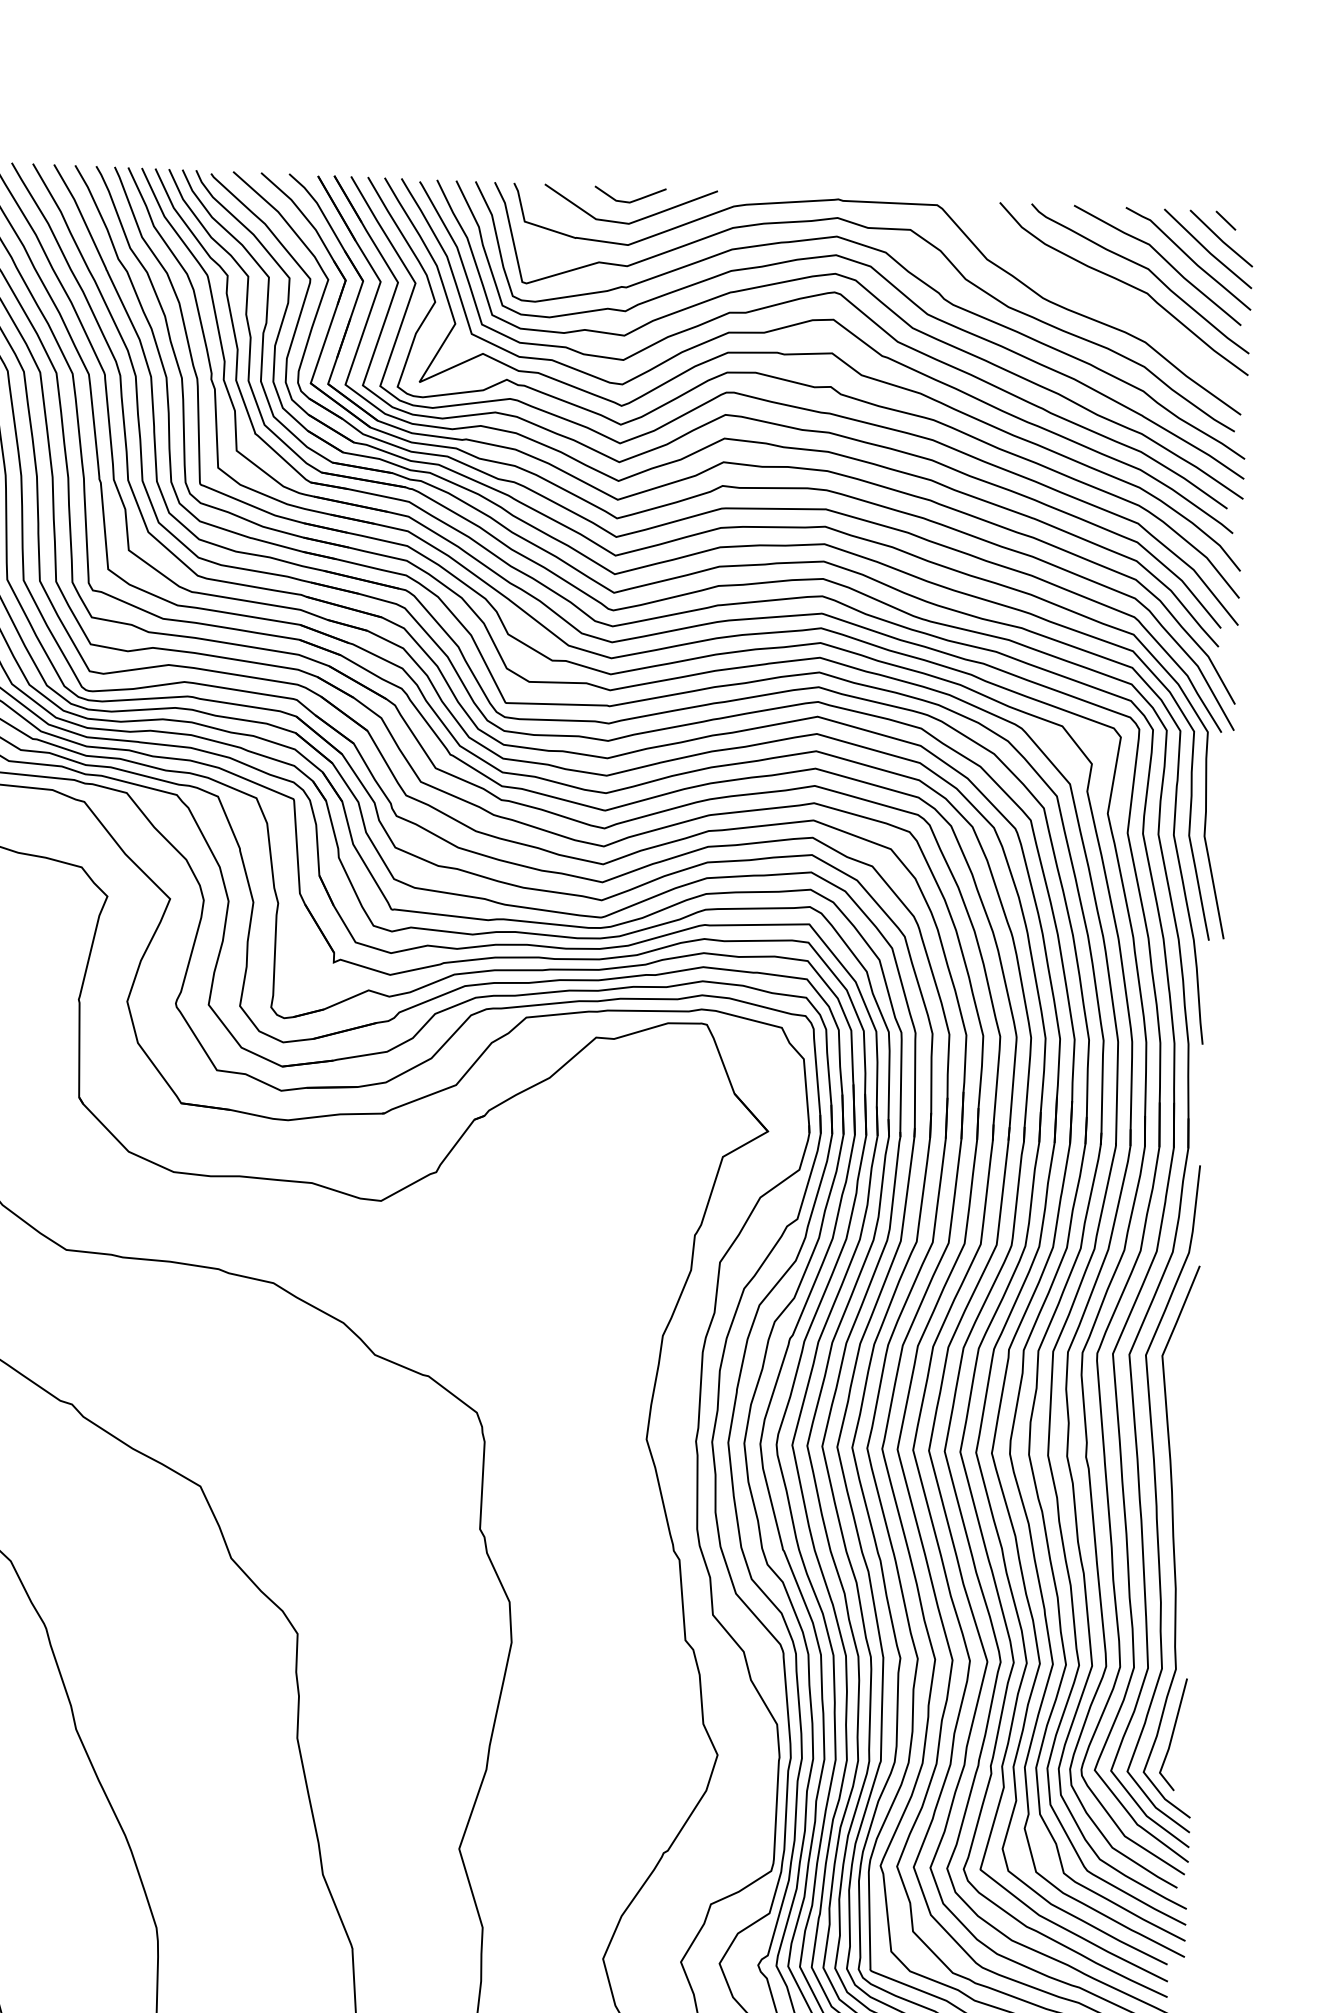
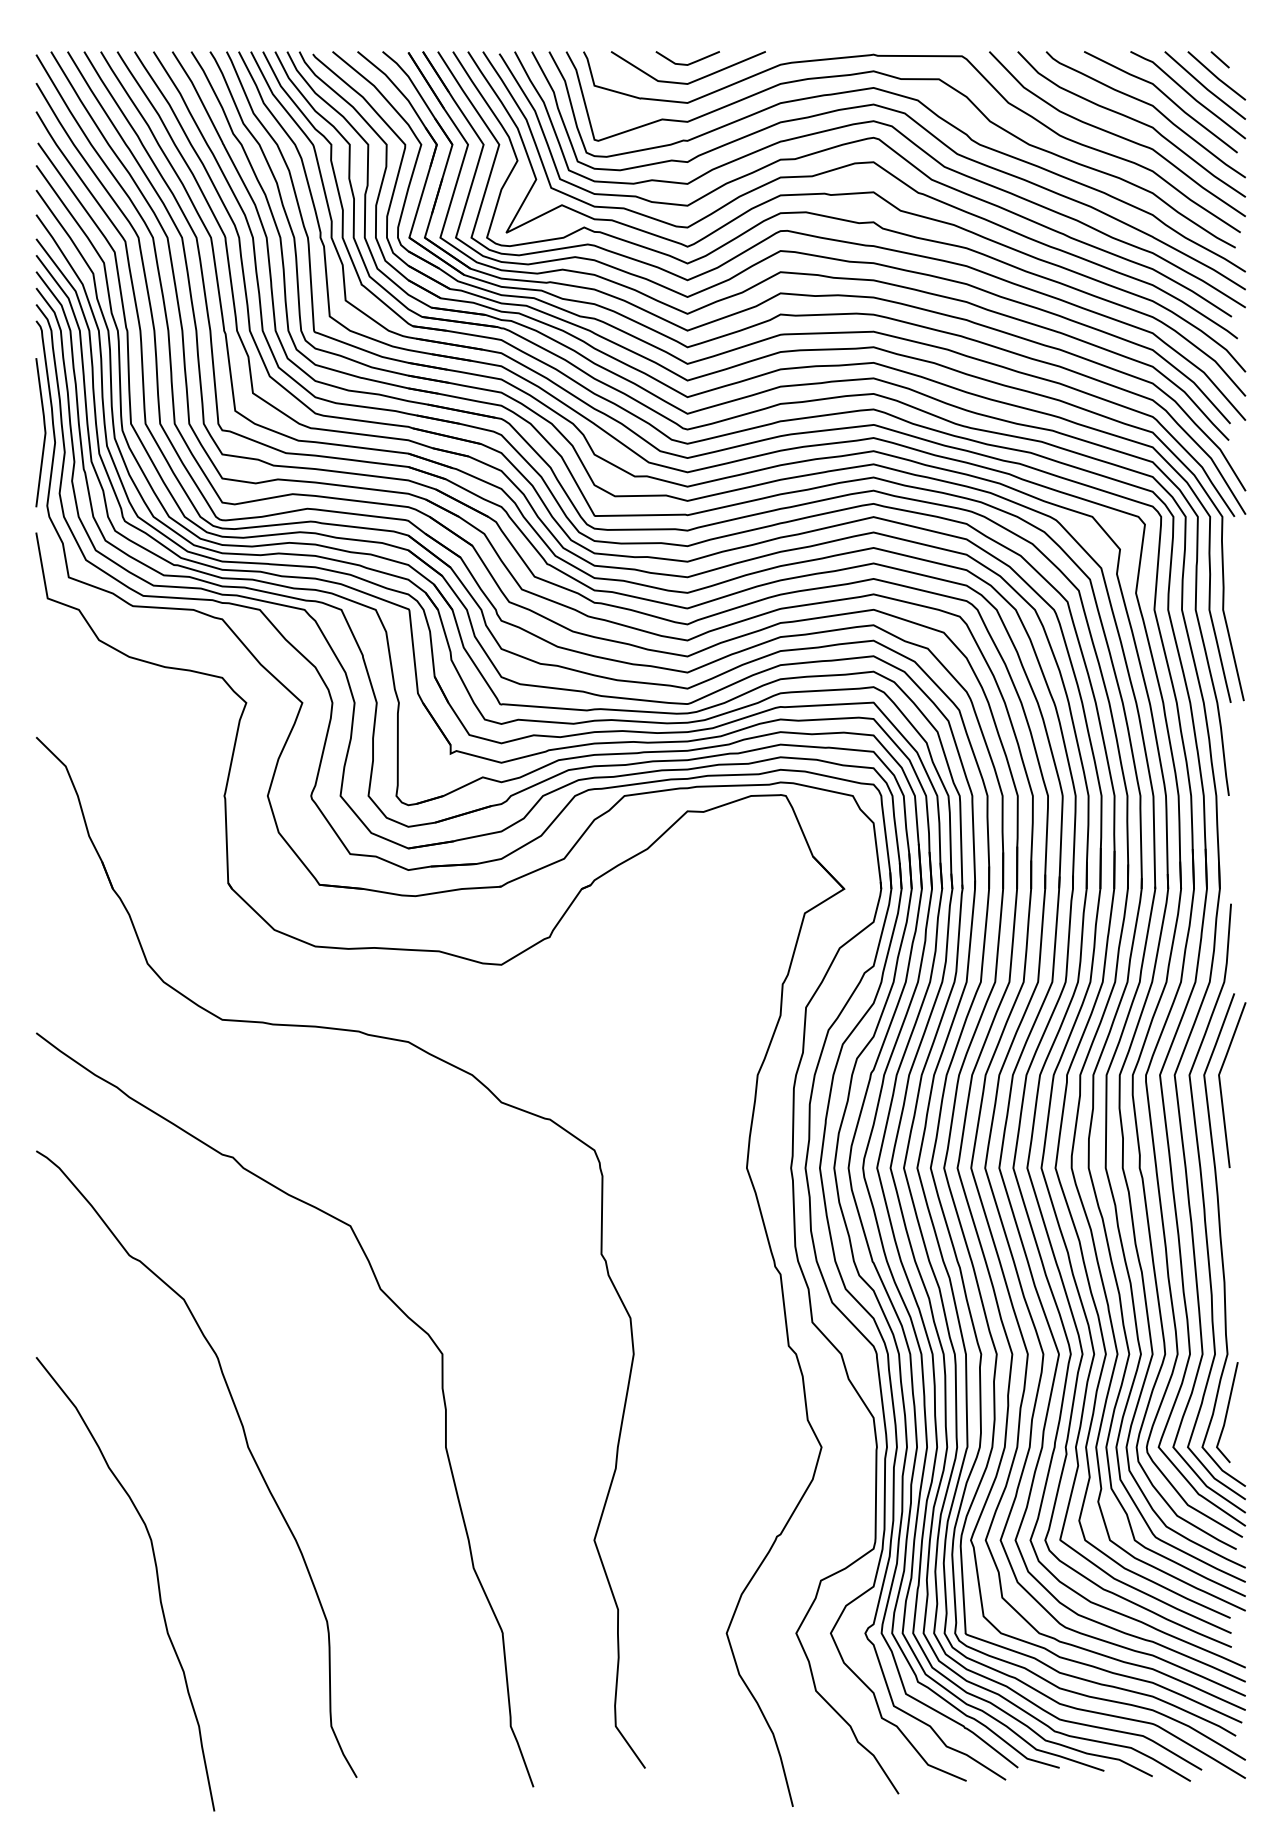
curve: (1107, 299) -> (1117, 134), added
curve: (1181, 1368) -> (1221, 1085), added

